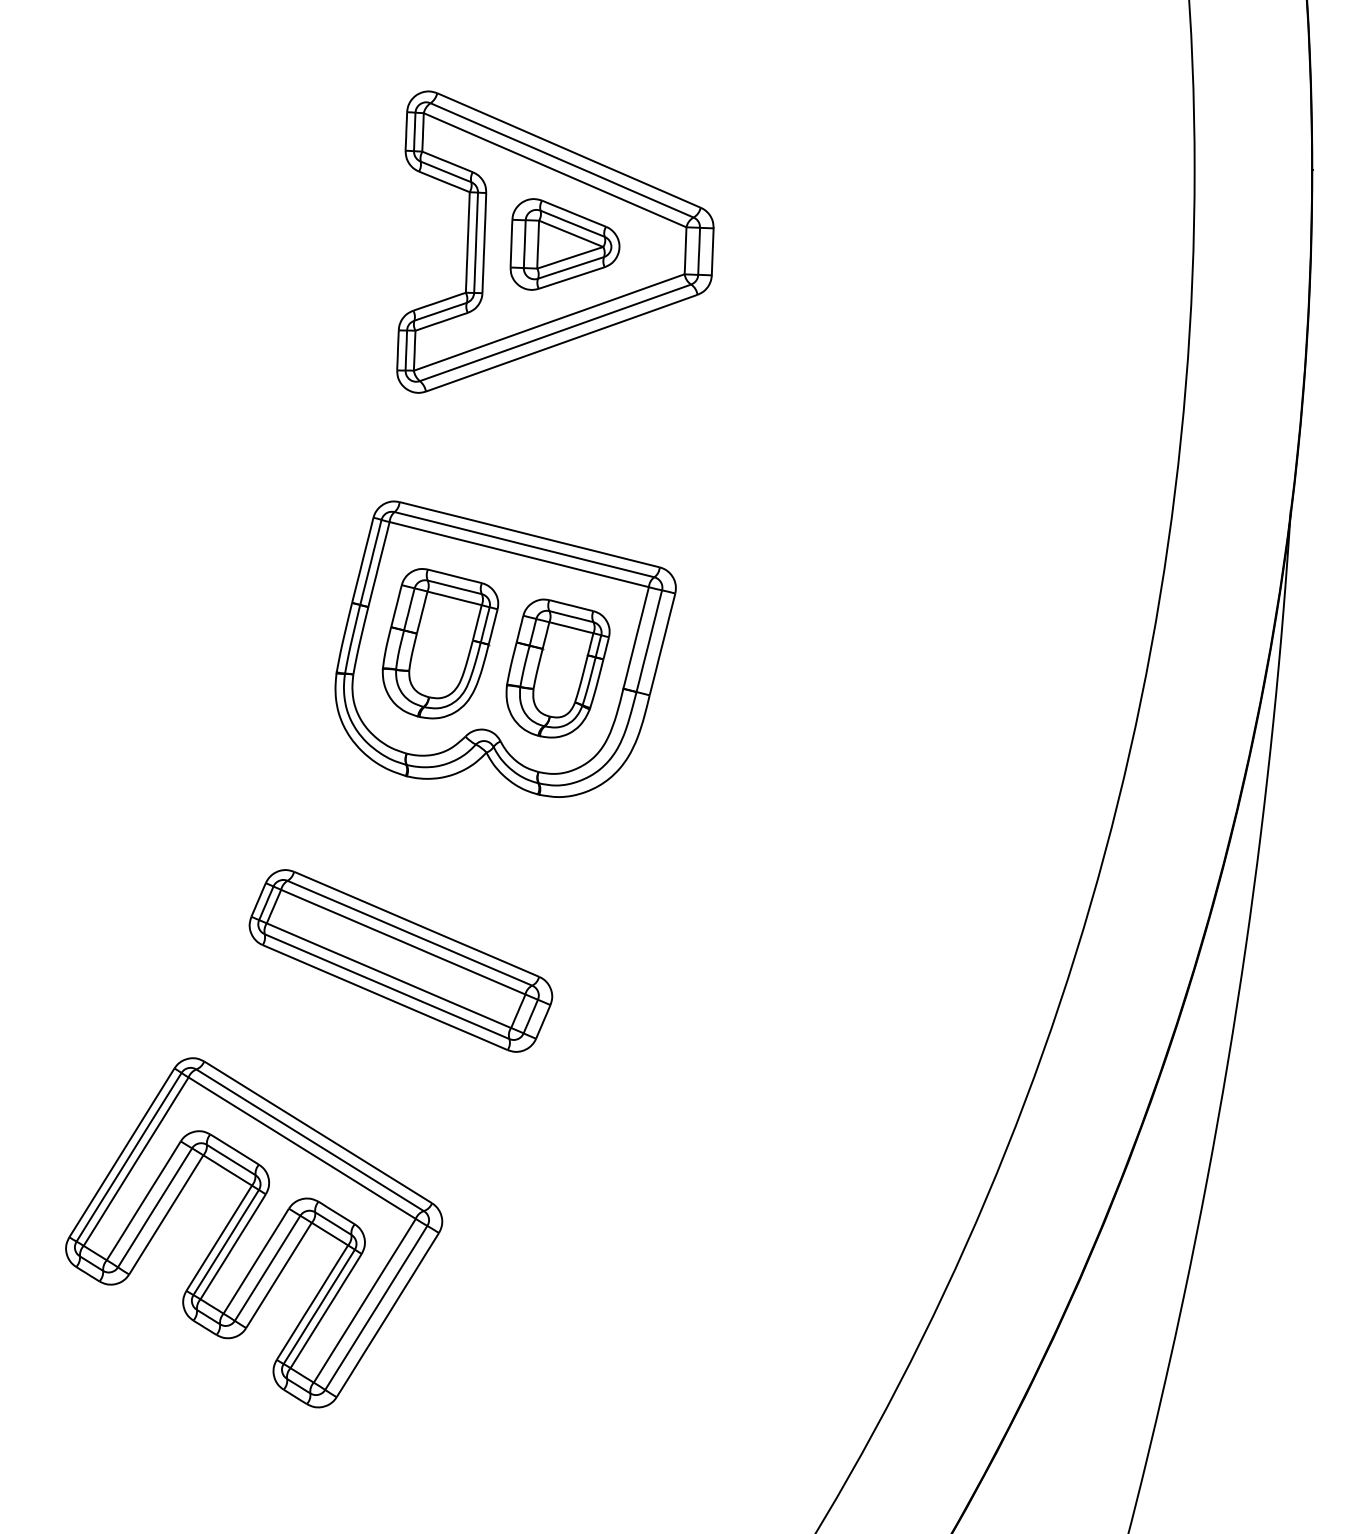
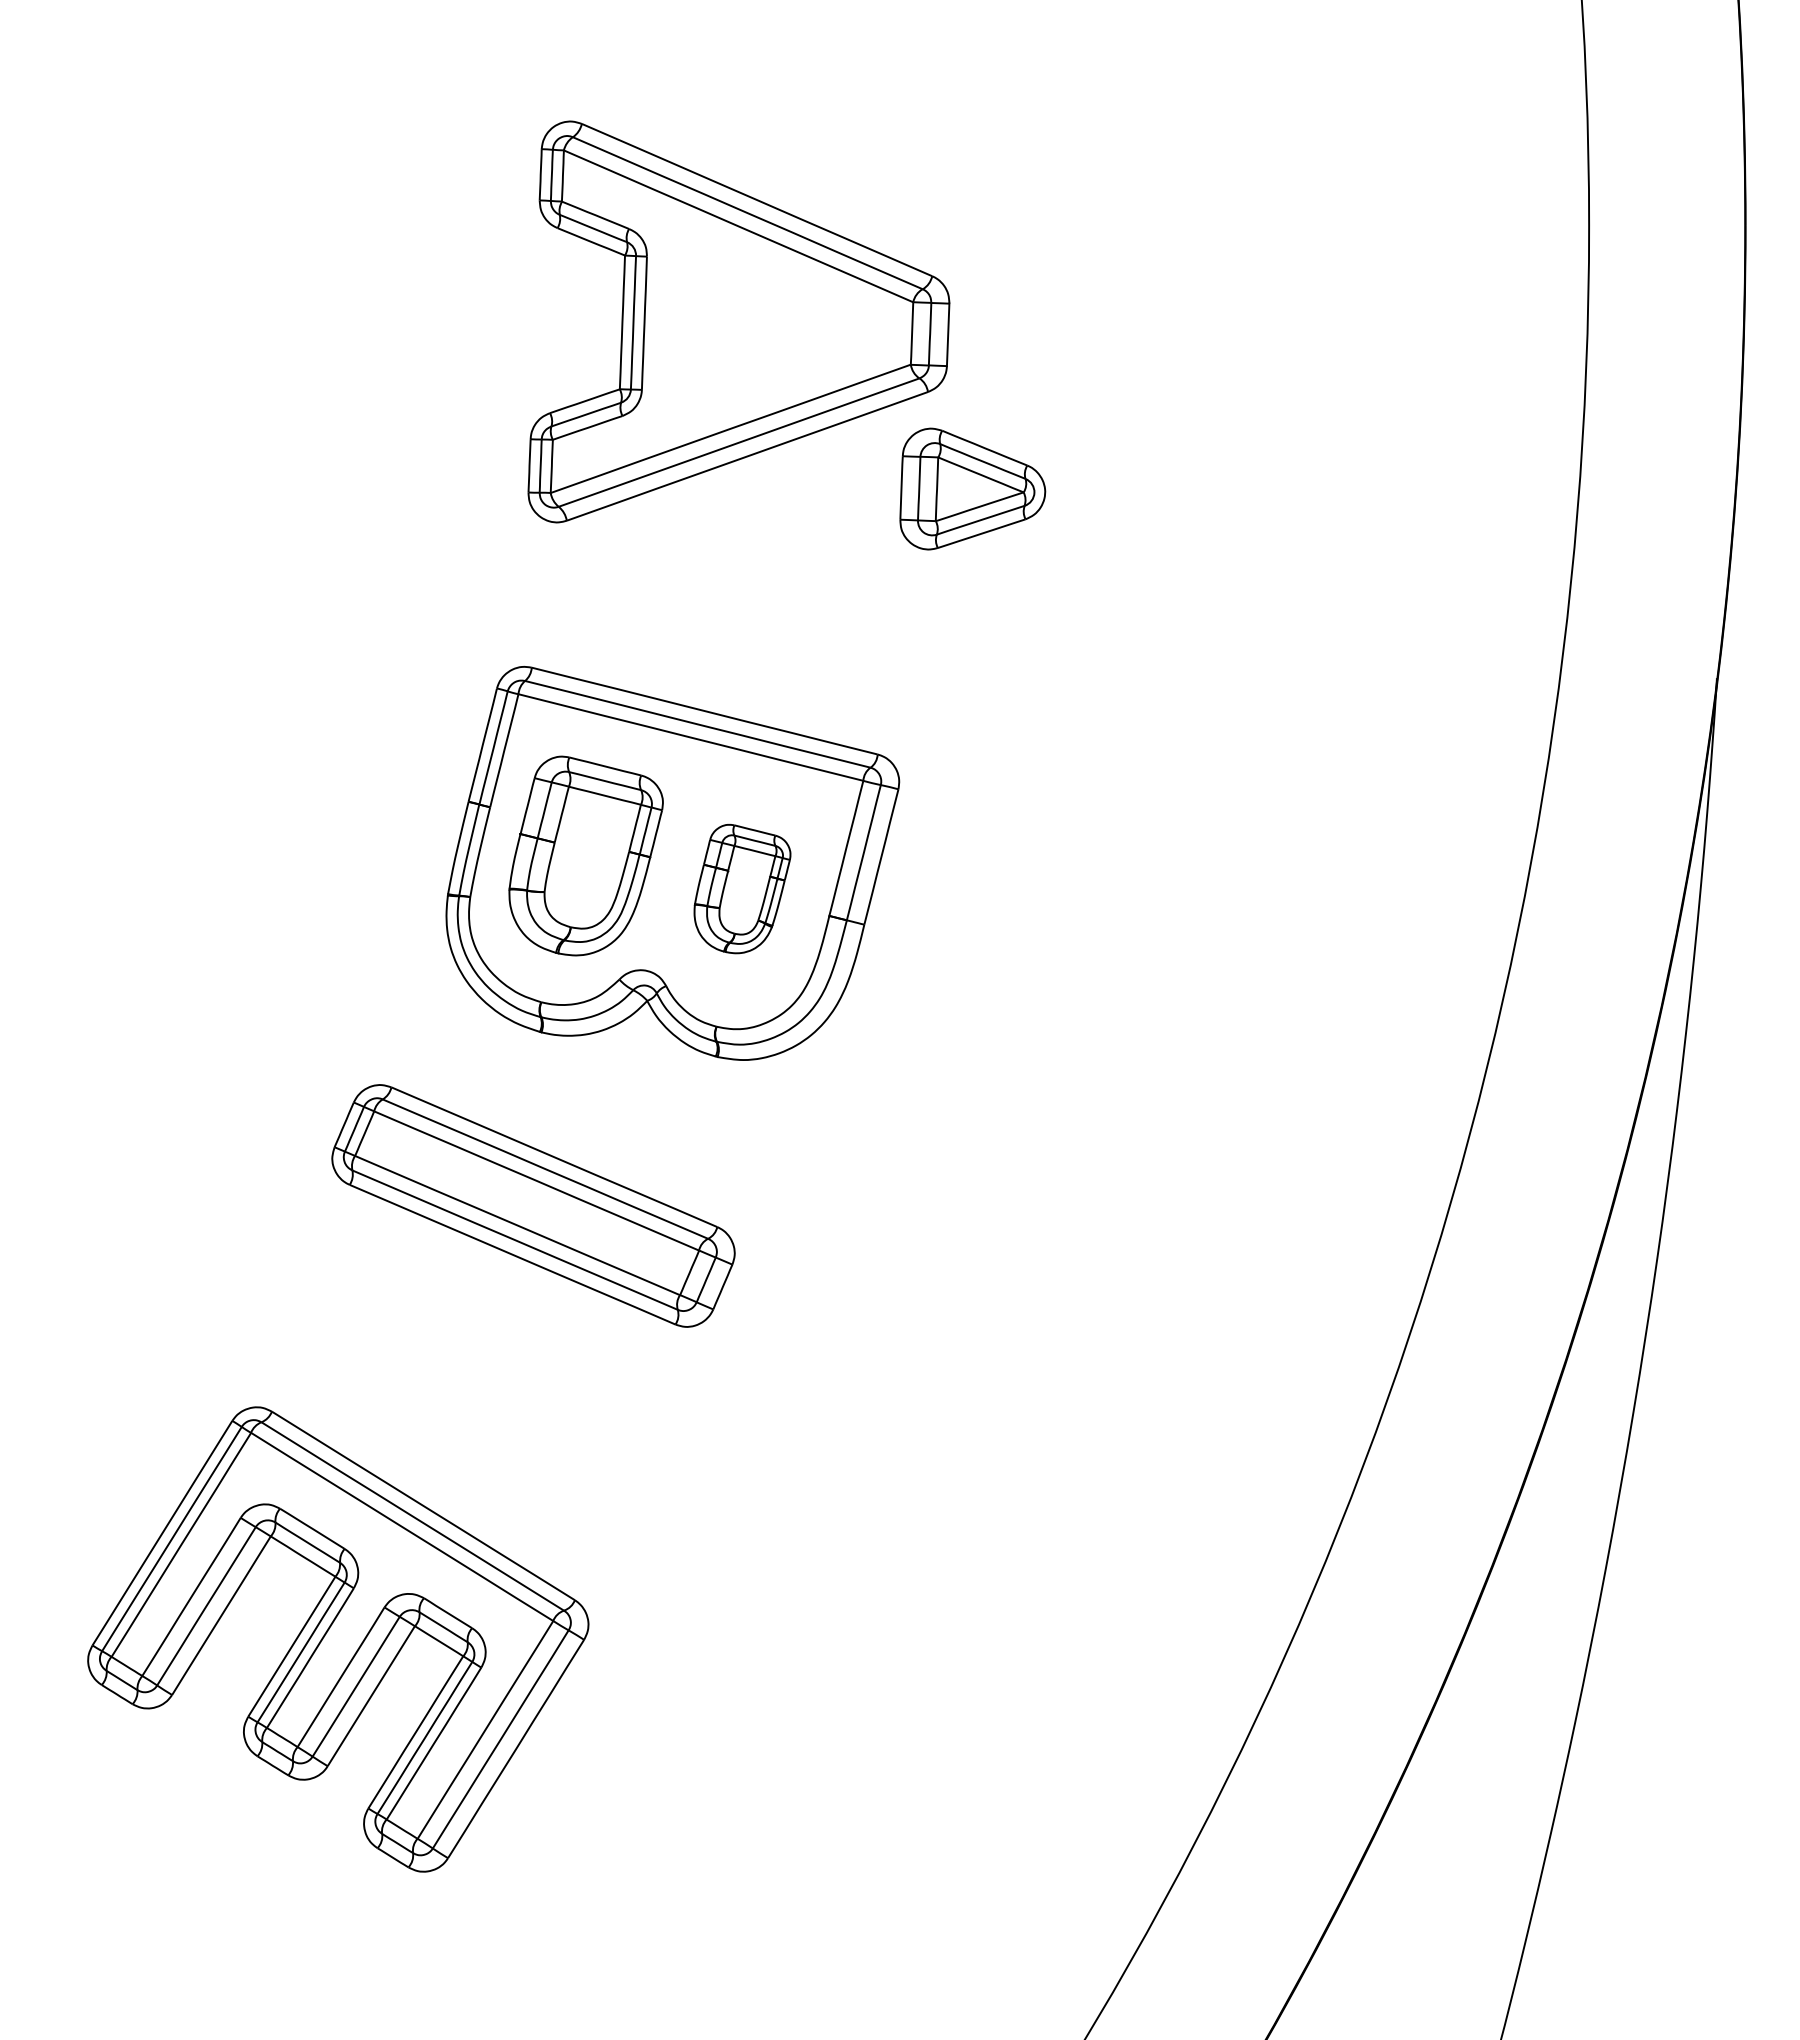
part: (564, 244) -> (972, 488), moved
part: (558, 668) -> (742, 888), size x0.7
part: (400, 960) -> (533, 1205), moved

